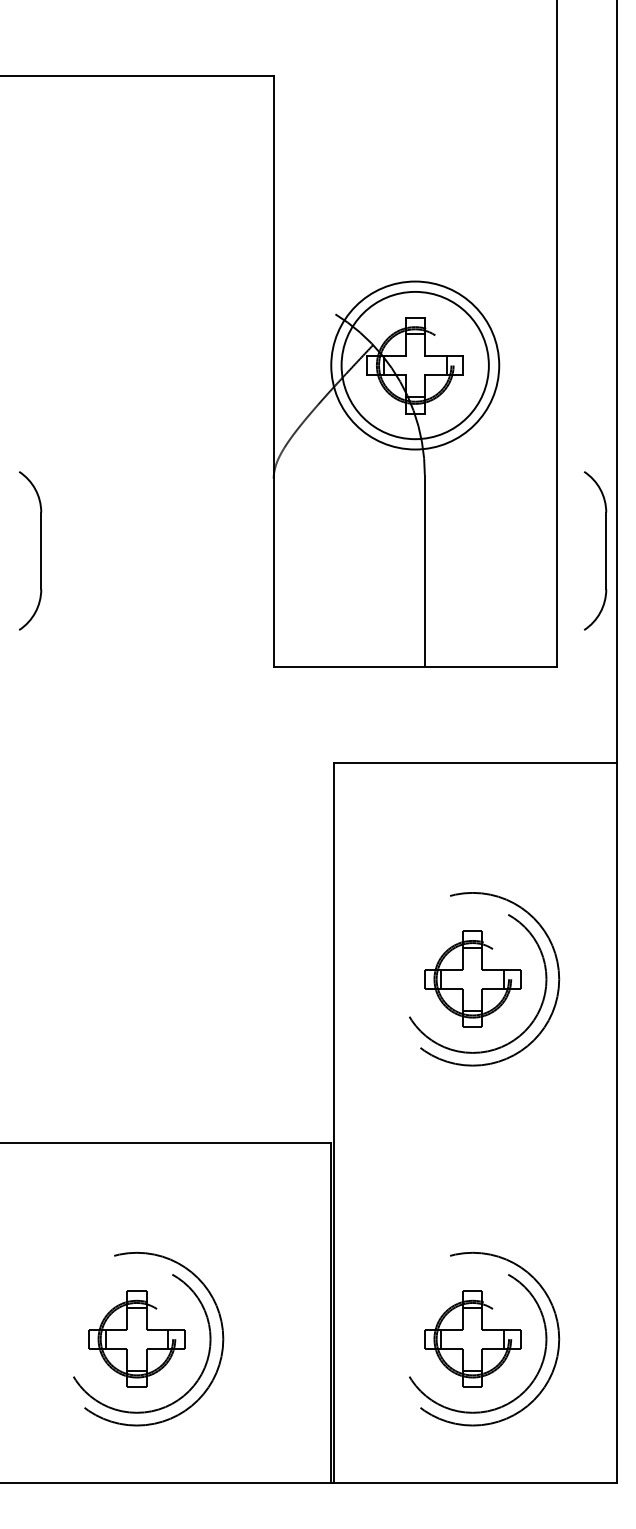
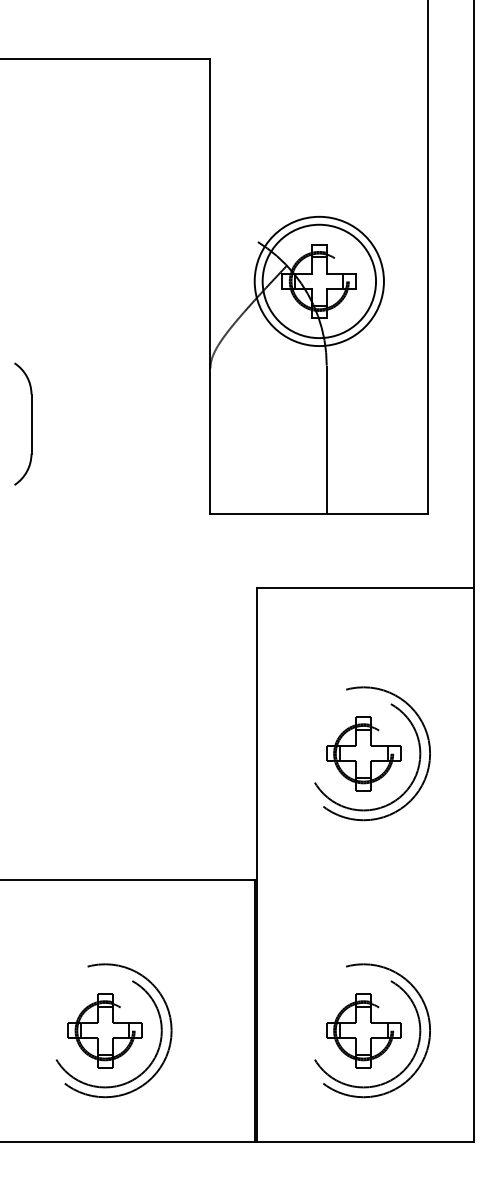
part: (605, 550) -> (465, 423), removed

